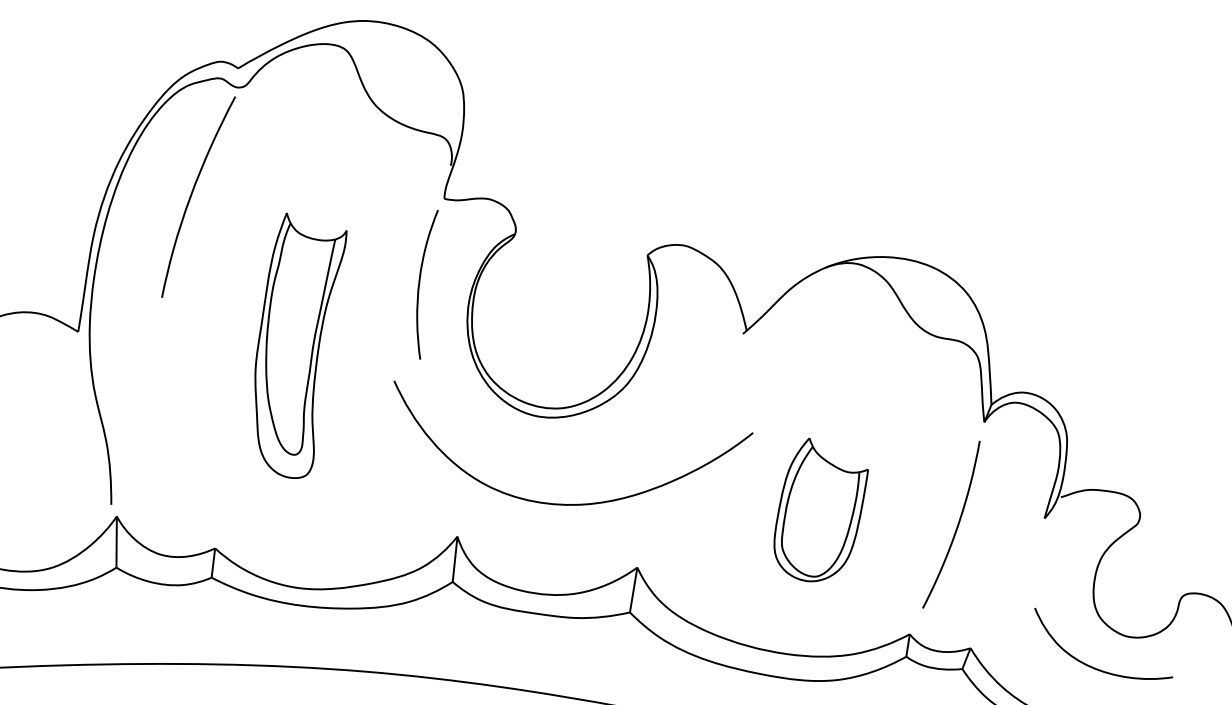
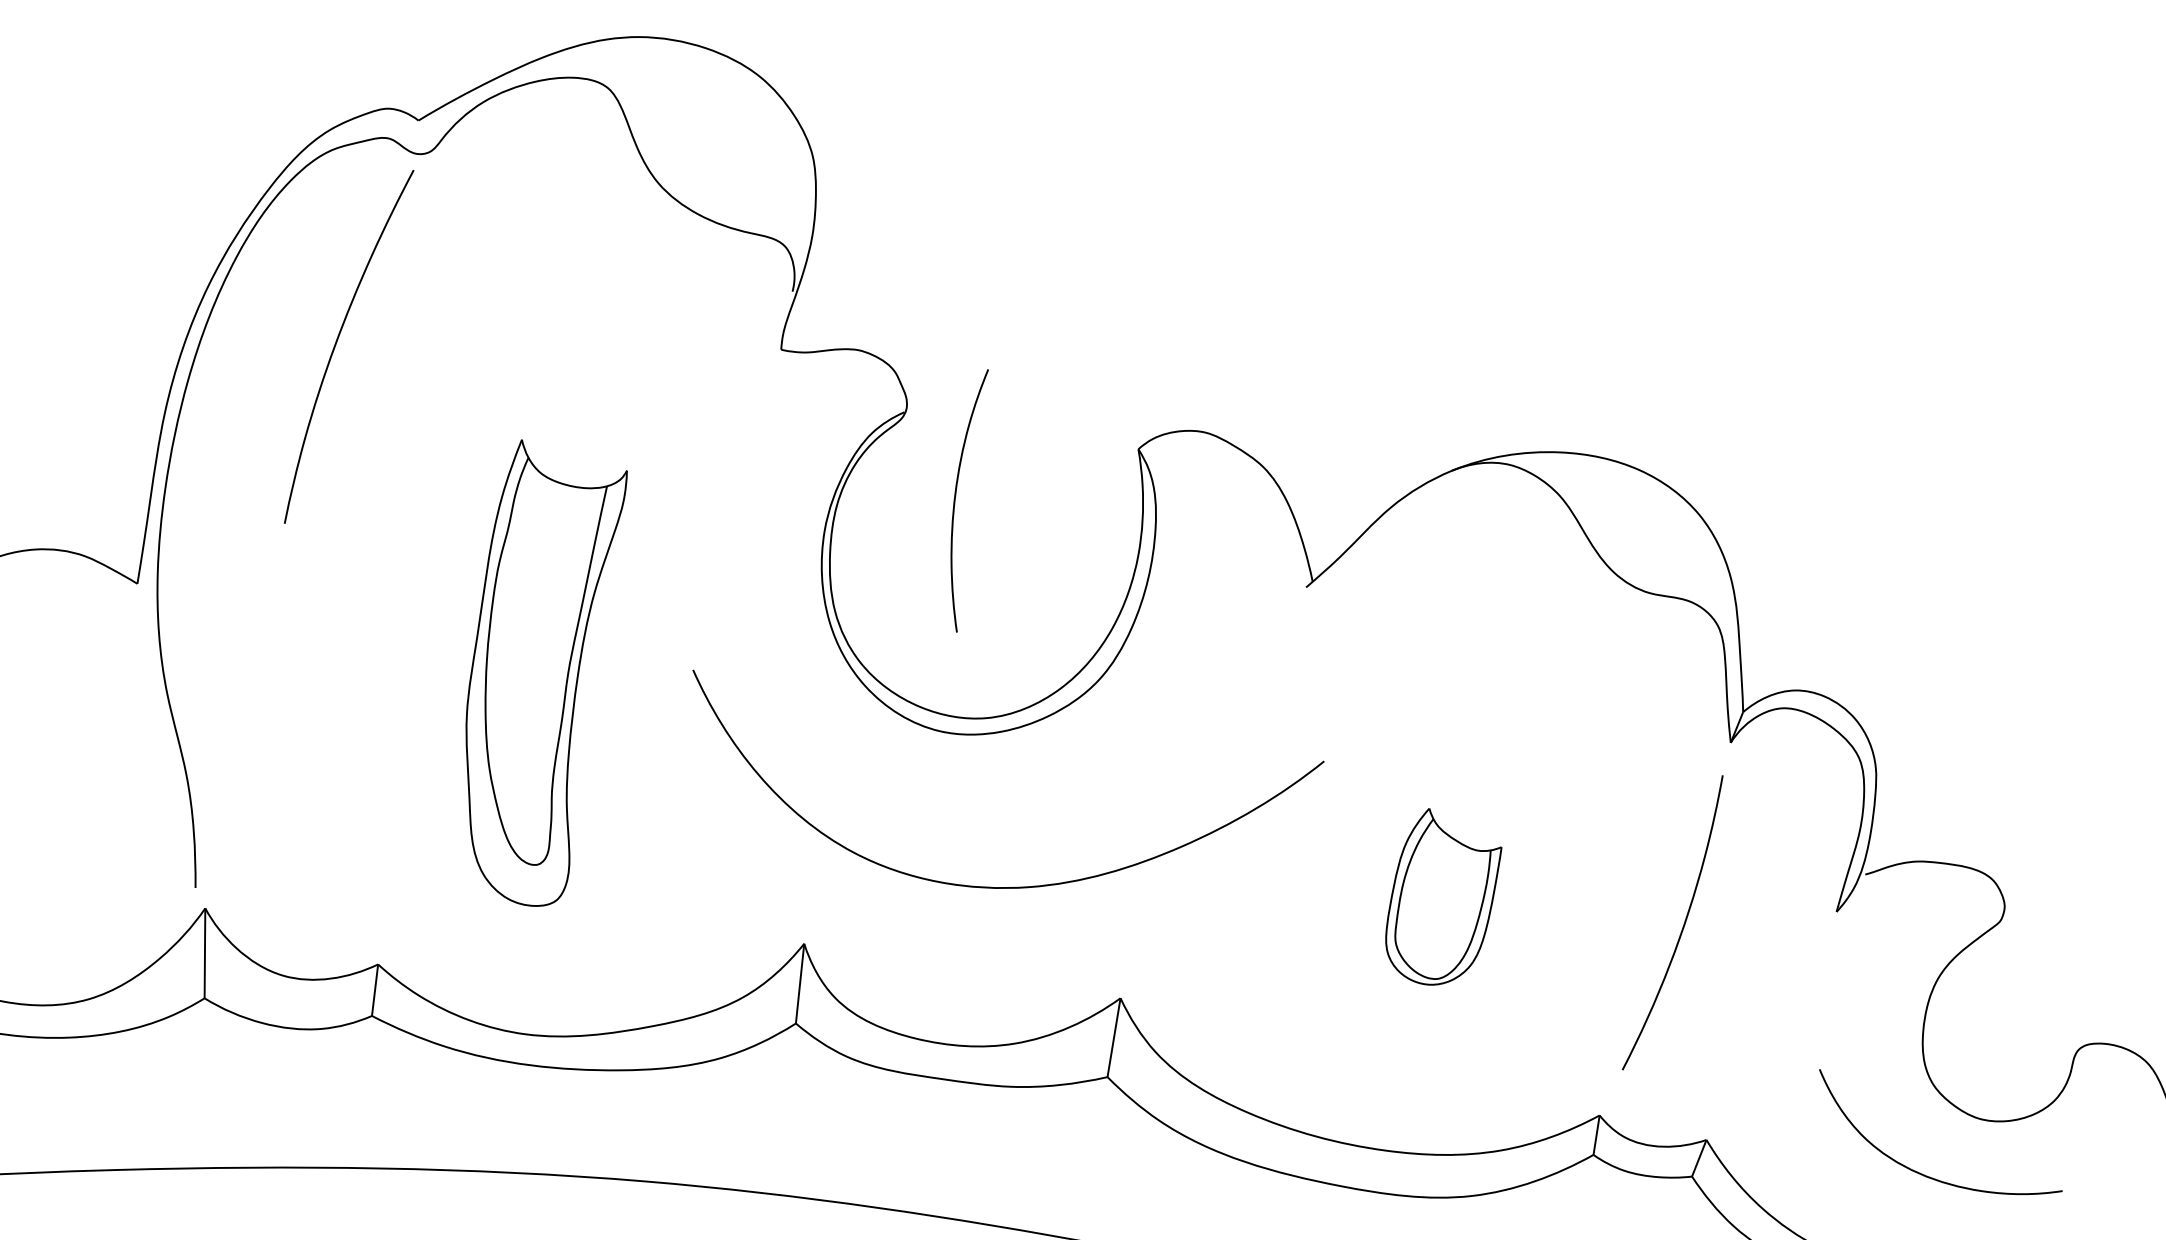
curve: (420, 283) -> (957, 498), moved
part: (300, 345) -> (545, 672), moved
part: (820, 509) -> (1442, 896), size x0.7

